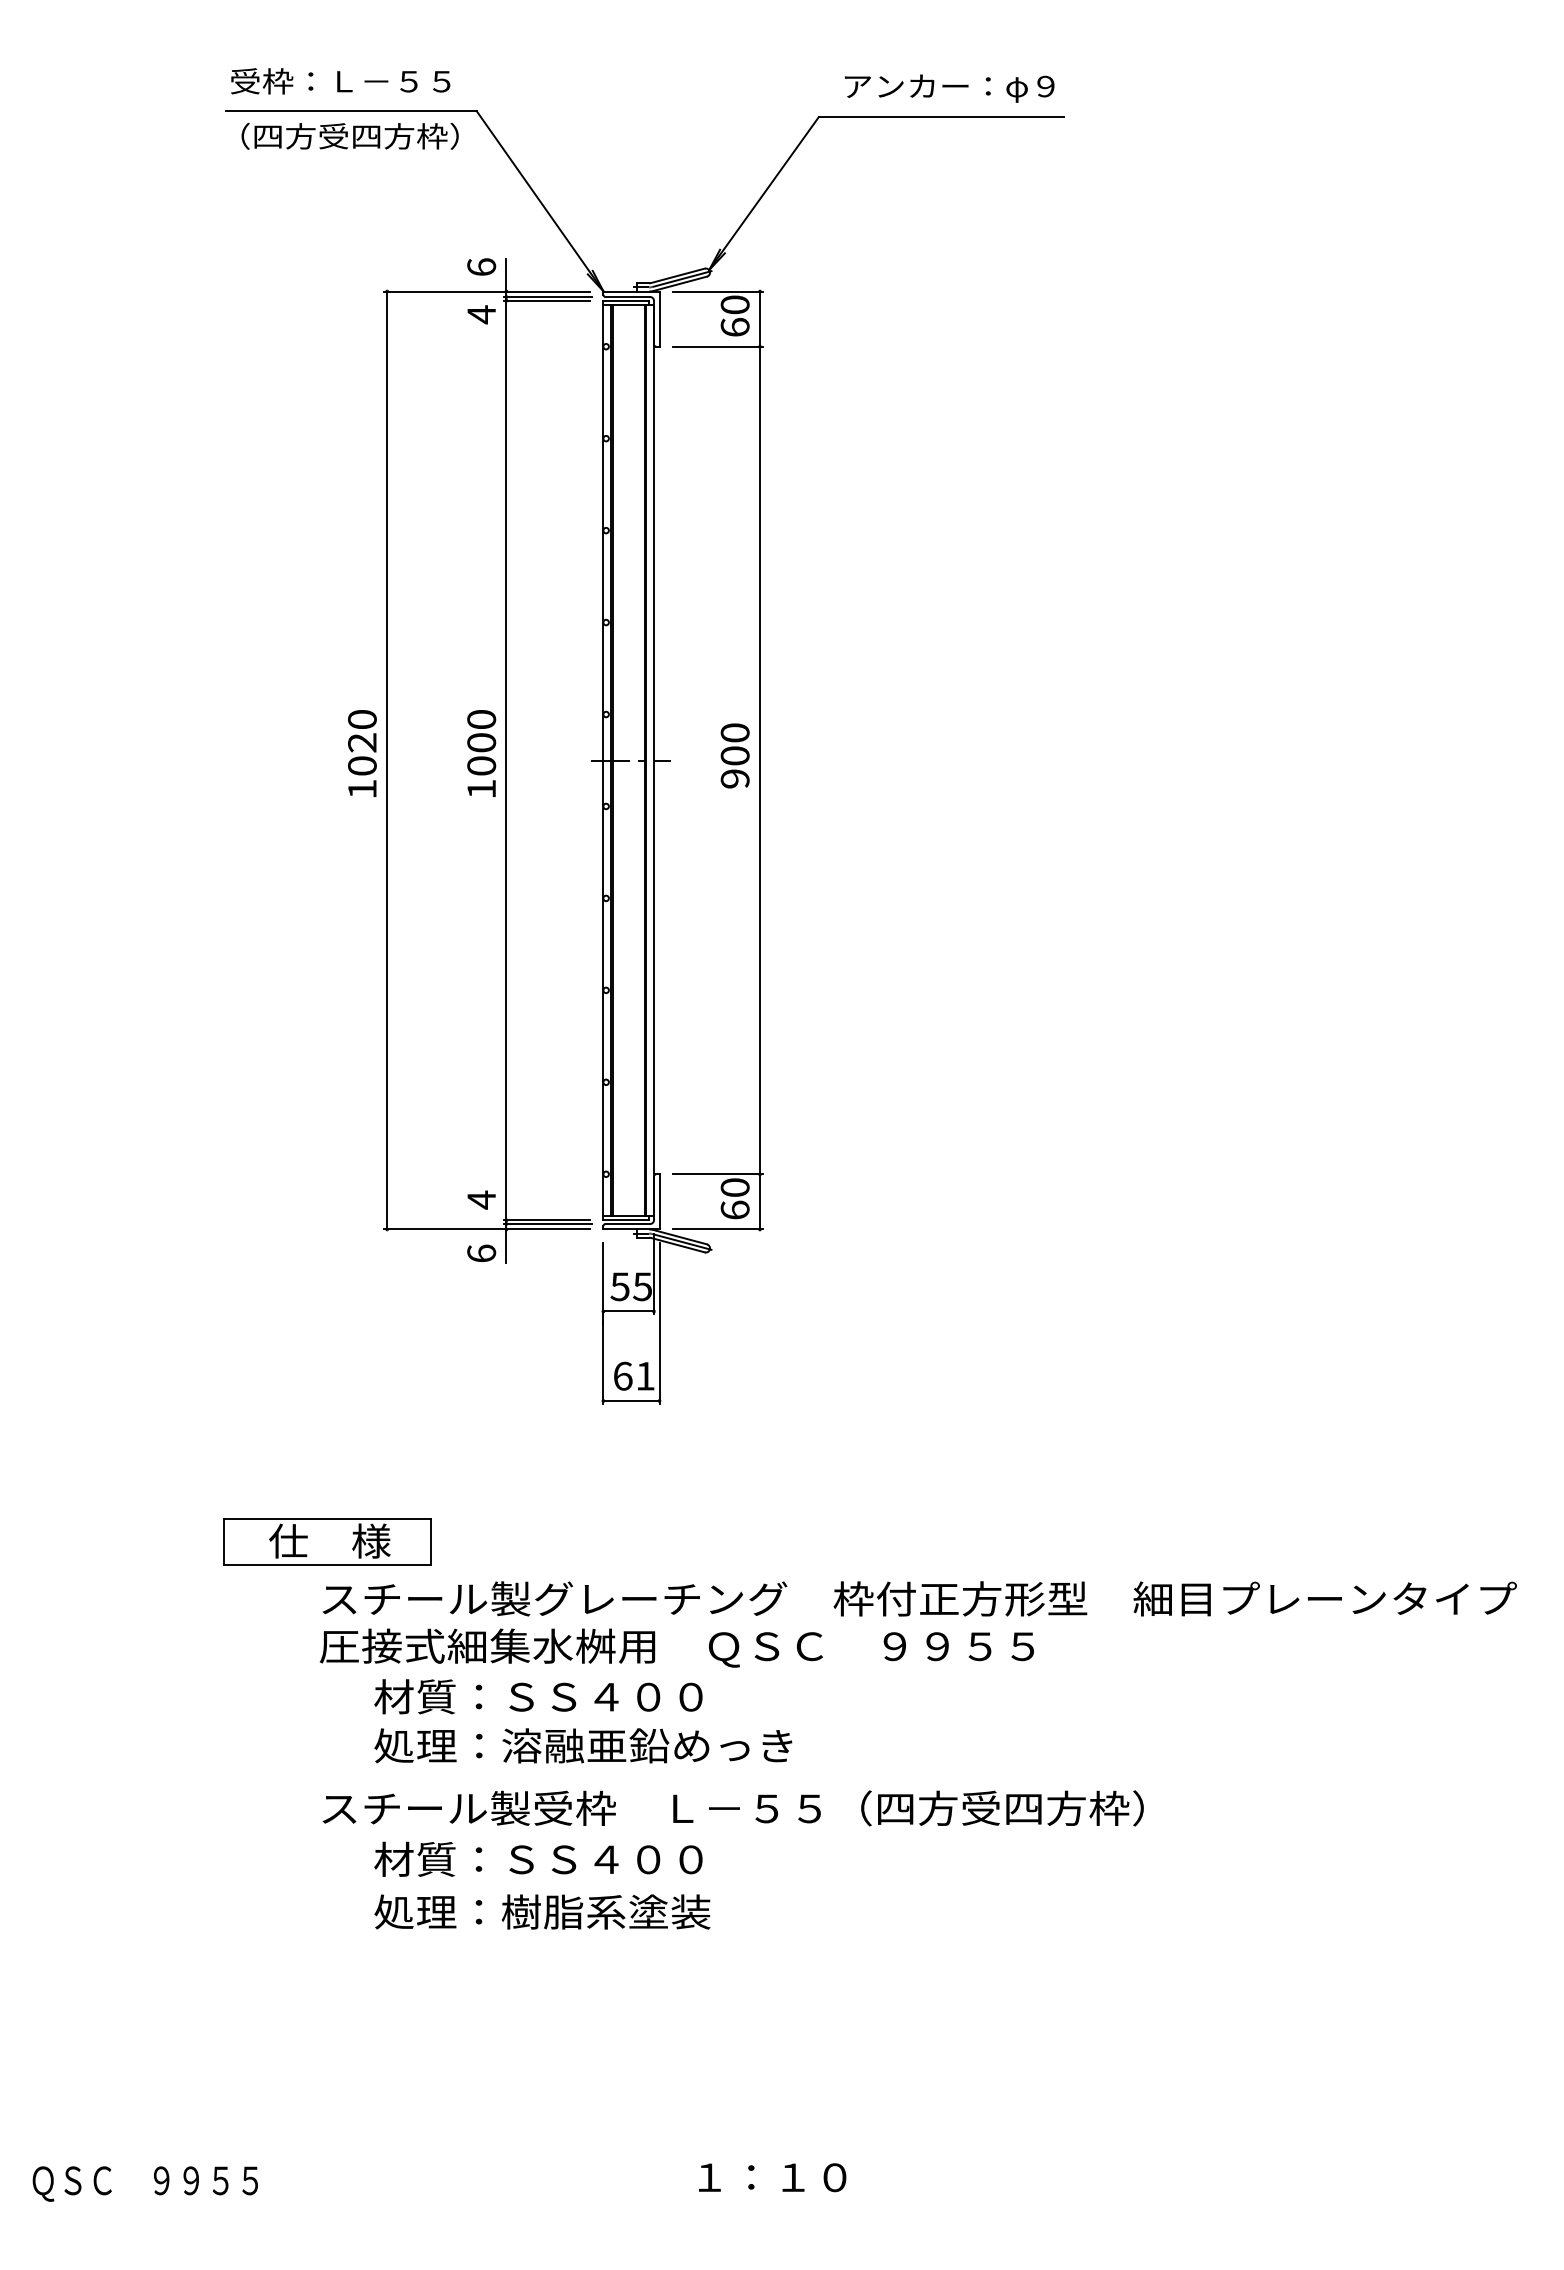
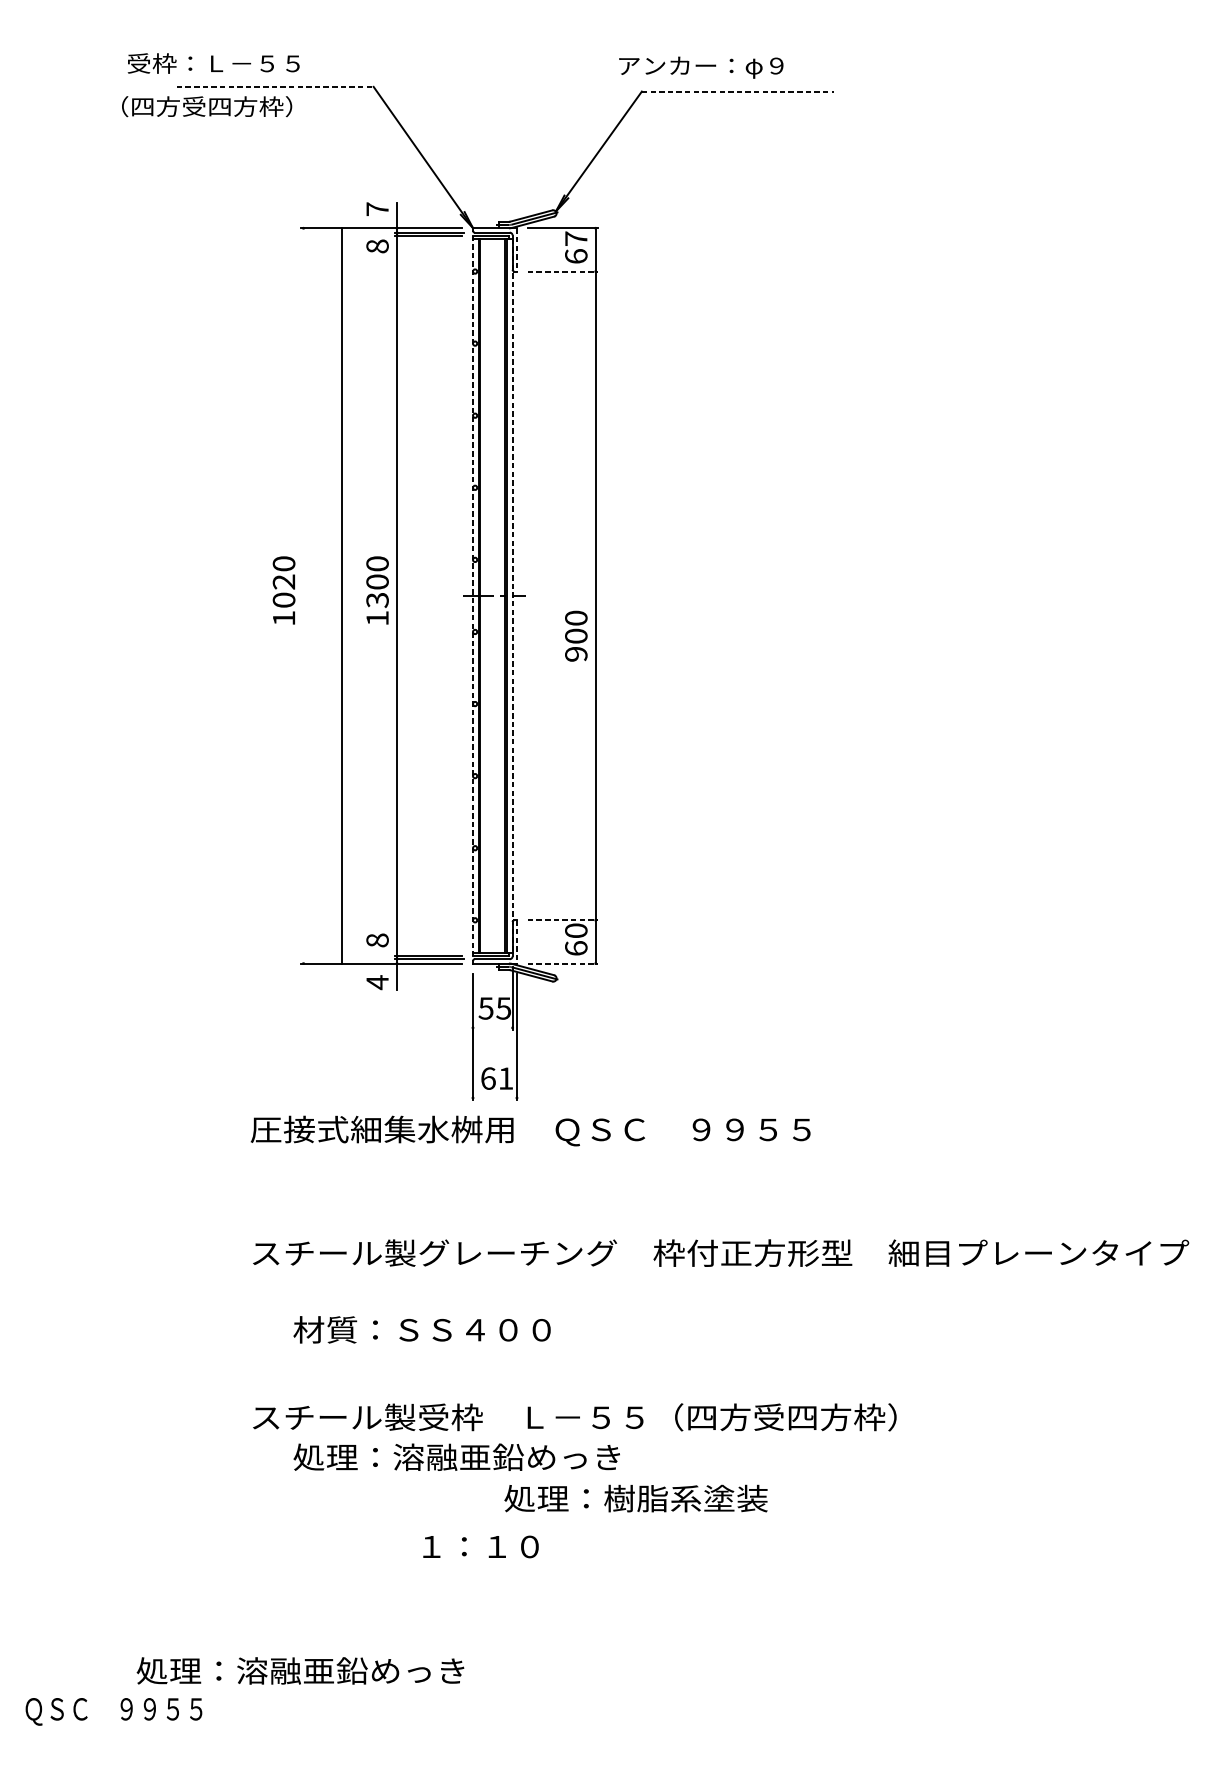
text: (340, 81) -> (213, 63), moved
text: (949, 88) -> (701, 67), moved
line: (351, 111) -> (275, 87), solid -> dashed
line: (941, 117) -> (738, 91), solid -> dashed
text: (349, 135) -> (206, 105), moved
text: (481, 266) -> (377, 208), 6 -> 7
text: (734, 304) -> (575, 238), 60 -> 67
text: (481, 314) -> (377, 246), 4 -> 8
line: (659, 319) -> (516, 250), solid -> dashed
line: (718, 346) -> (563, 271), solid -> dashed
text: (734, 755) -> (575, 635), moved
line: (387, 760) -> (342, 595), moved
line: (603, 760) -> (473, 595), solid -> dashed
line: (653, 760) -> (512, 595), solid -> dashed
text: (481, 766) -> (377, 600), 1000 -> 1300
line: (718, 1174) -> (563, 920), solid -> dashed
text: (481, 1199) -> (377, 940), 4 -> 8
line: (659, 1201) -> (516, 941), solid -> dashed
line: (718, 1229) -> (563, 963), solid -> dashed
text: (481, 1253) -> (377, 982), 6 -> 4
line: (628, 1311) -> (492, 1027), removed
line: (631, 1400) -> (495, 1097), removed
part: (327, 1541) -> (256, 1208), removed
text: (676, 1647) -> (530, 1130), moved
text: (583, 1745) -> (300, 1670), moved
text: (582, 1858) -> (456, 1456), 材質：ＳＳ４００ -> 処理：溶融亜鉛めっき
text: (542, 1911) -> (636, 1498), moved
text: (772, 2177) -> (480, 1546), moved

